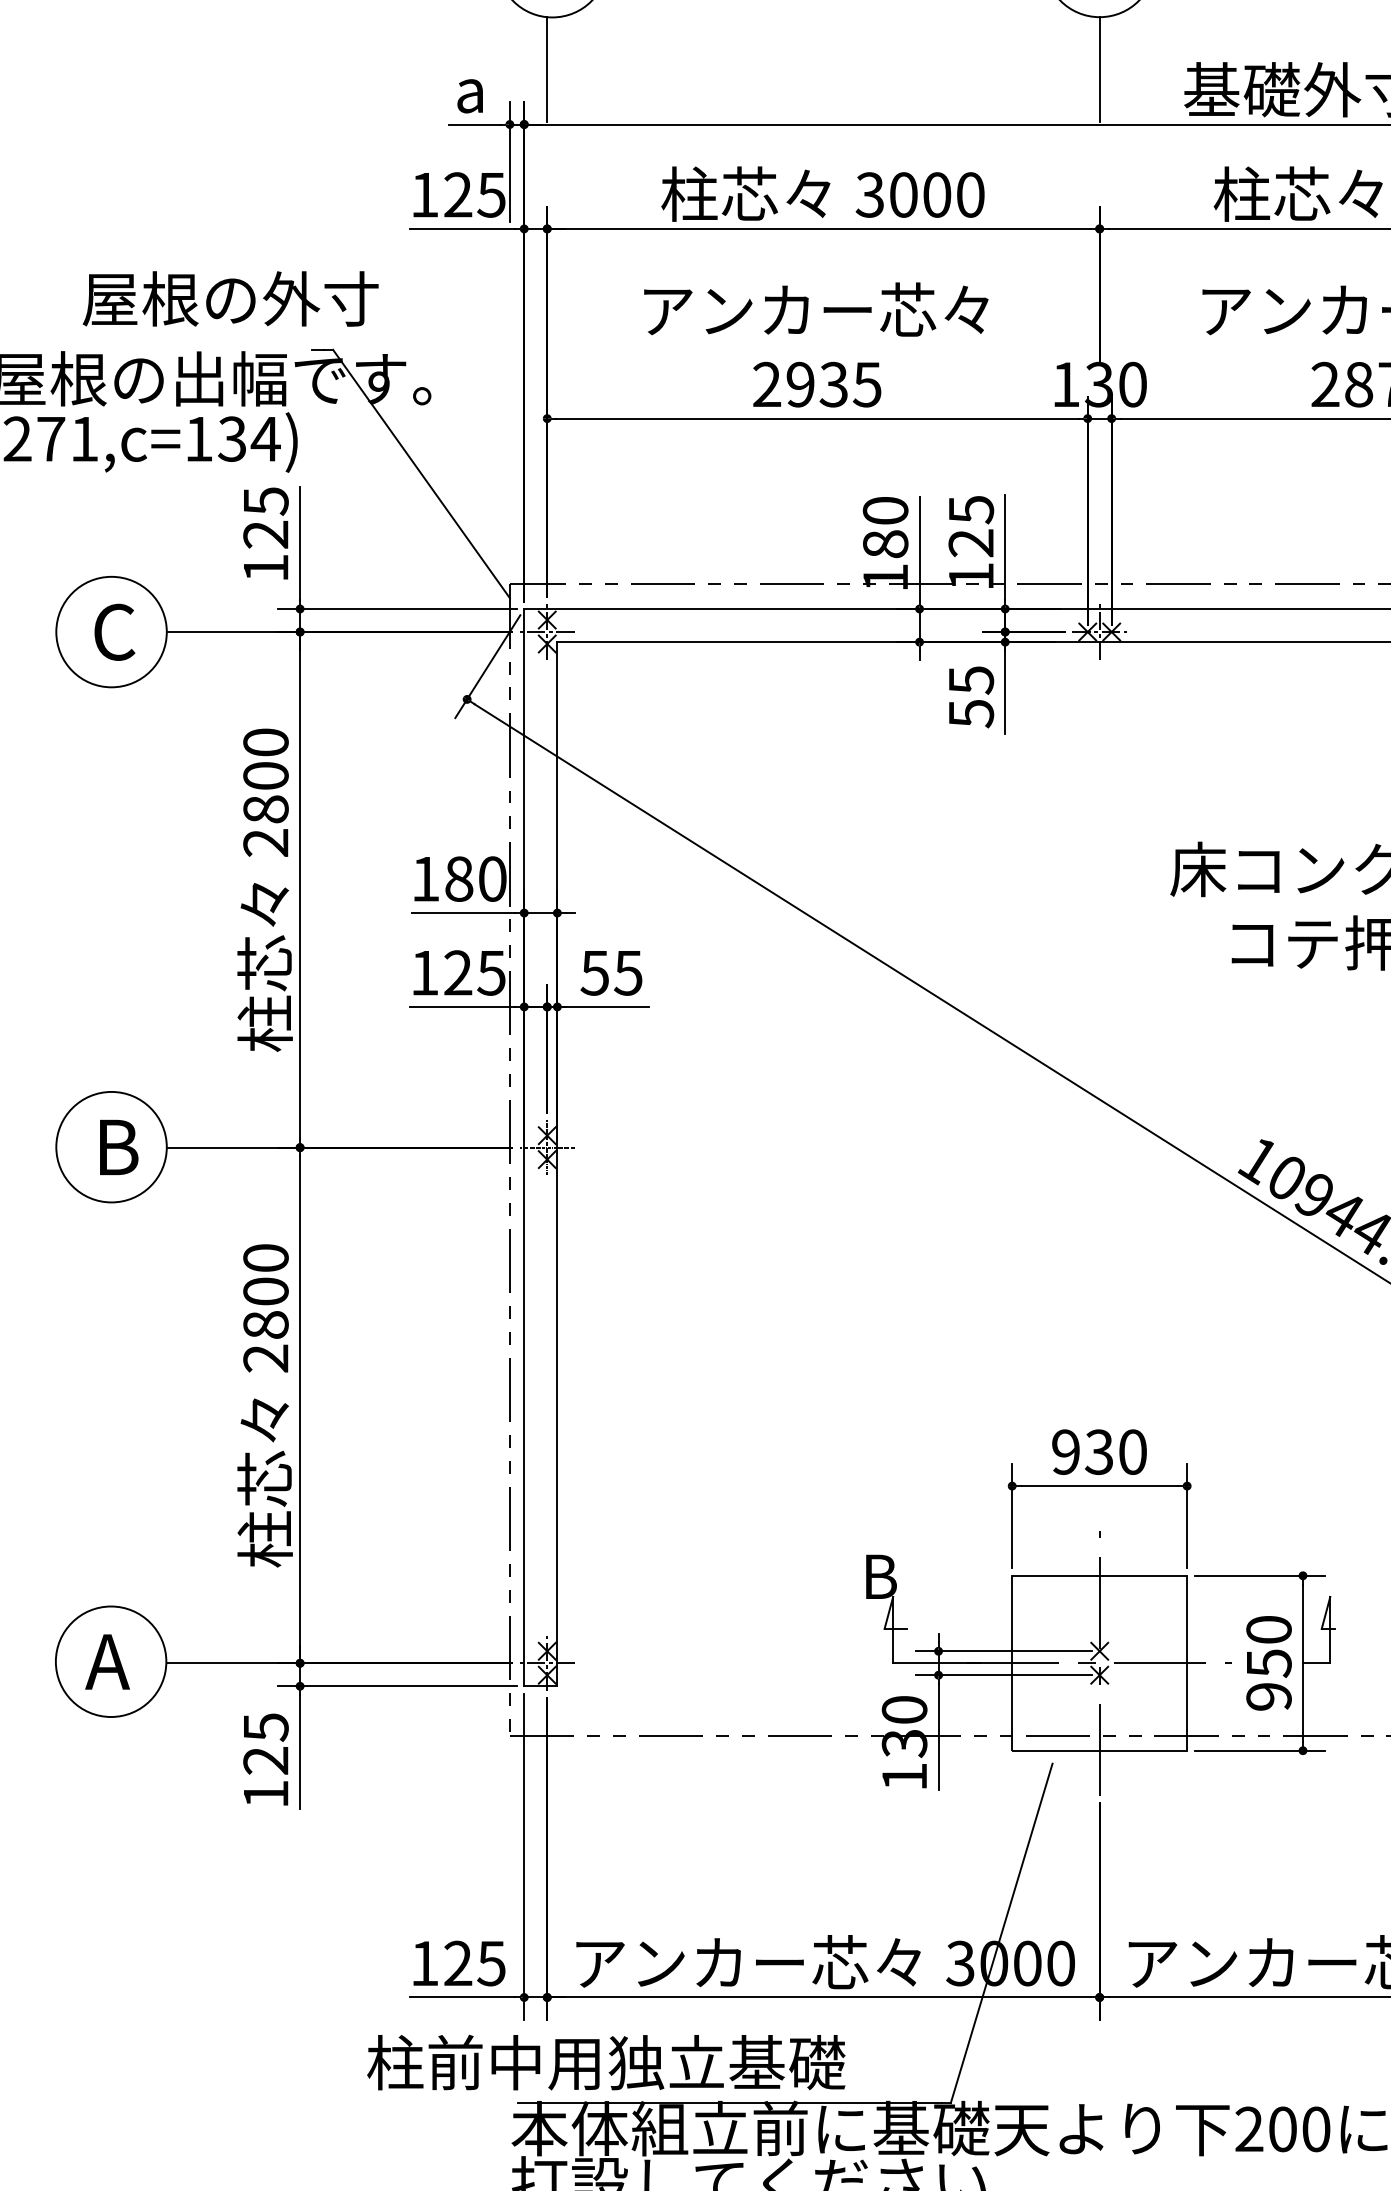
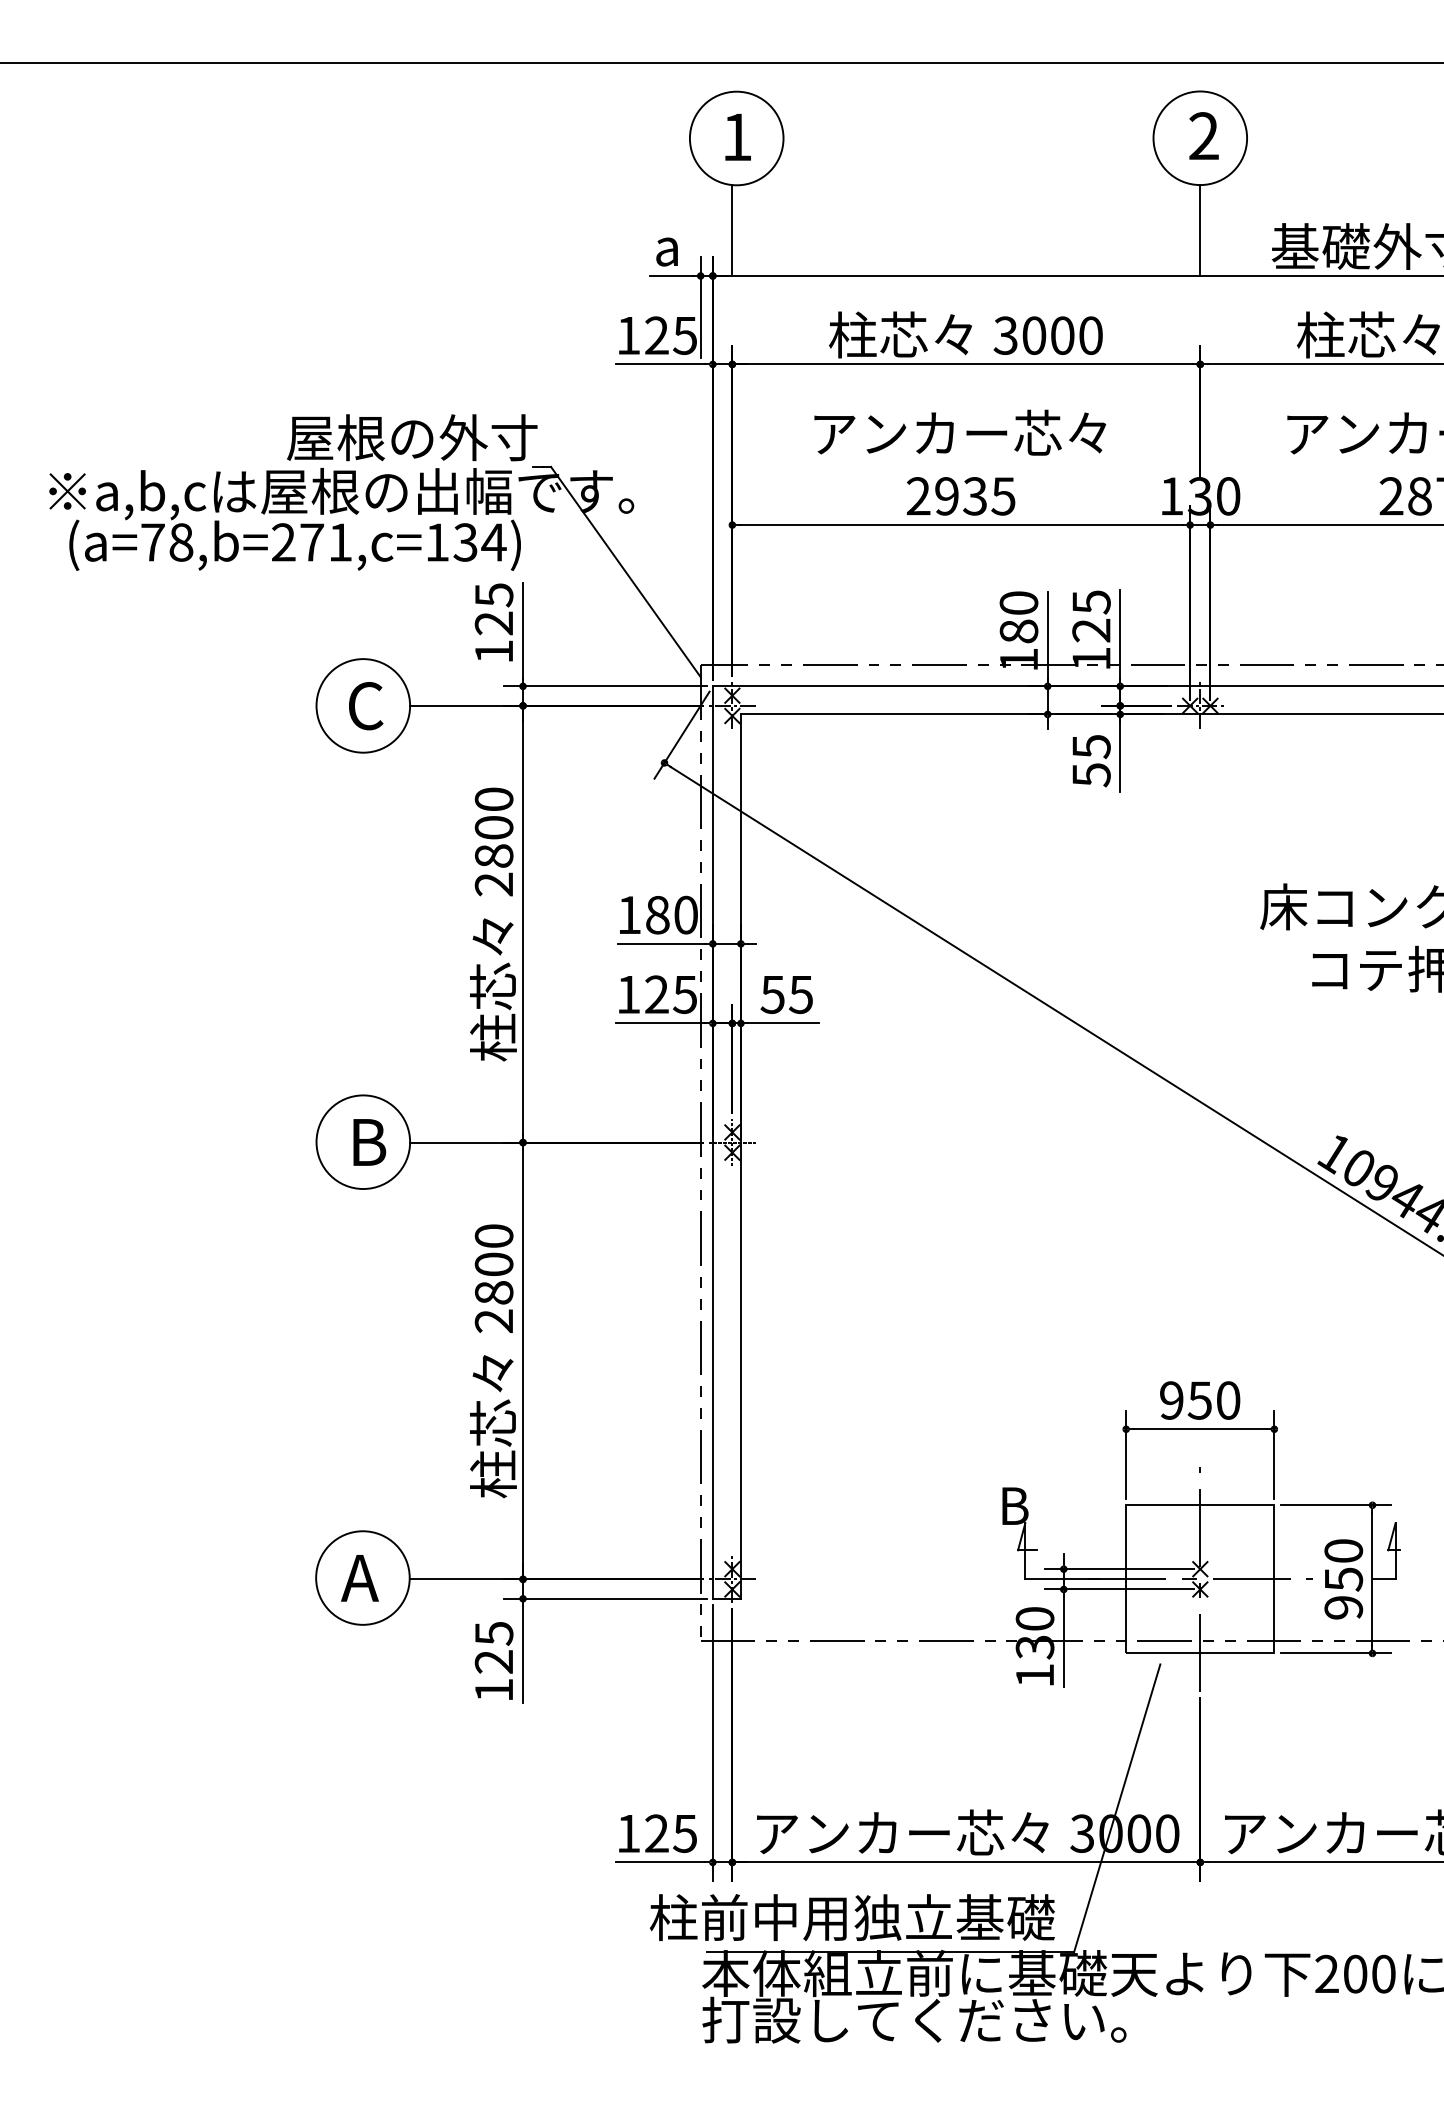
text: (231, 298) -> (412, 437), moved
text: (1098, 1452) -> (1199, 1400), 930 -> 950
text: (605, 2062) -> (851, 1917), moved

